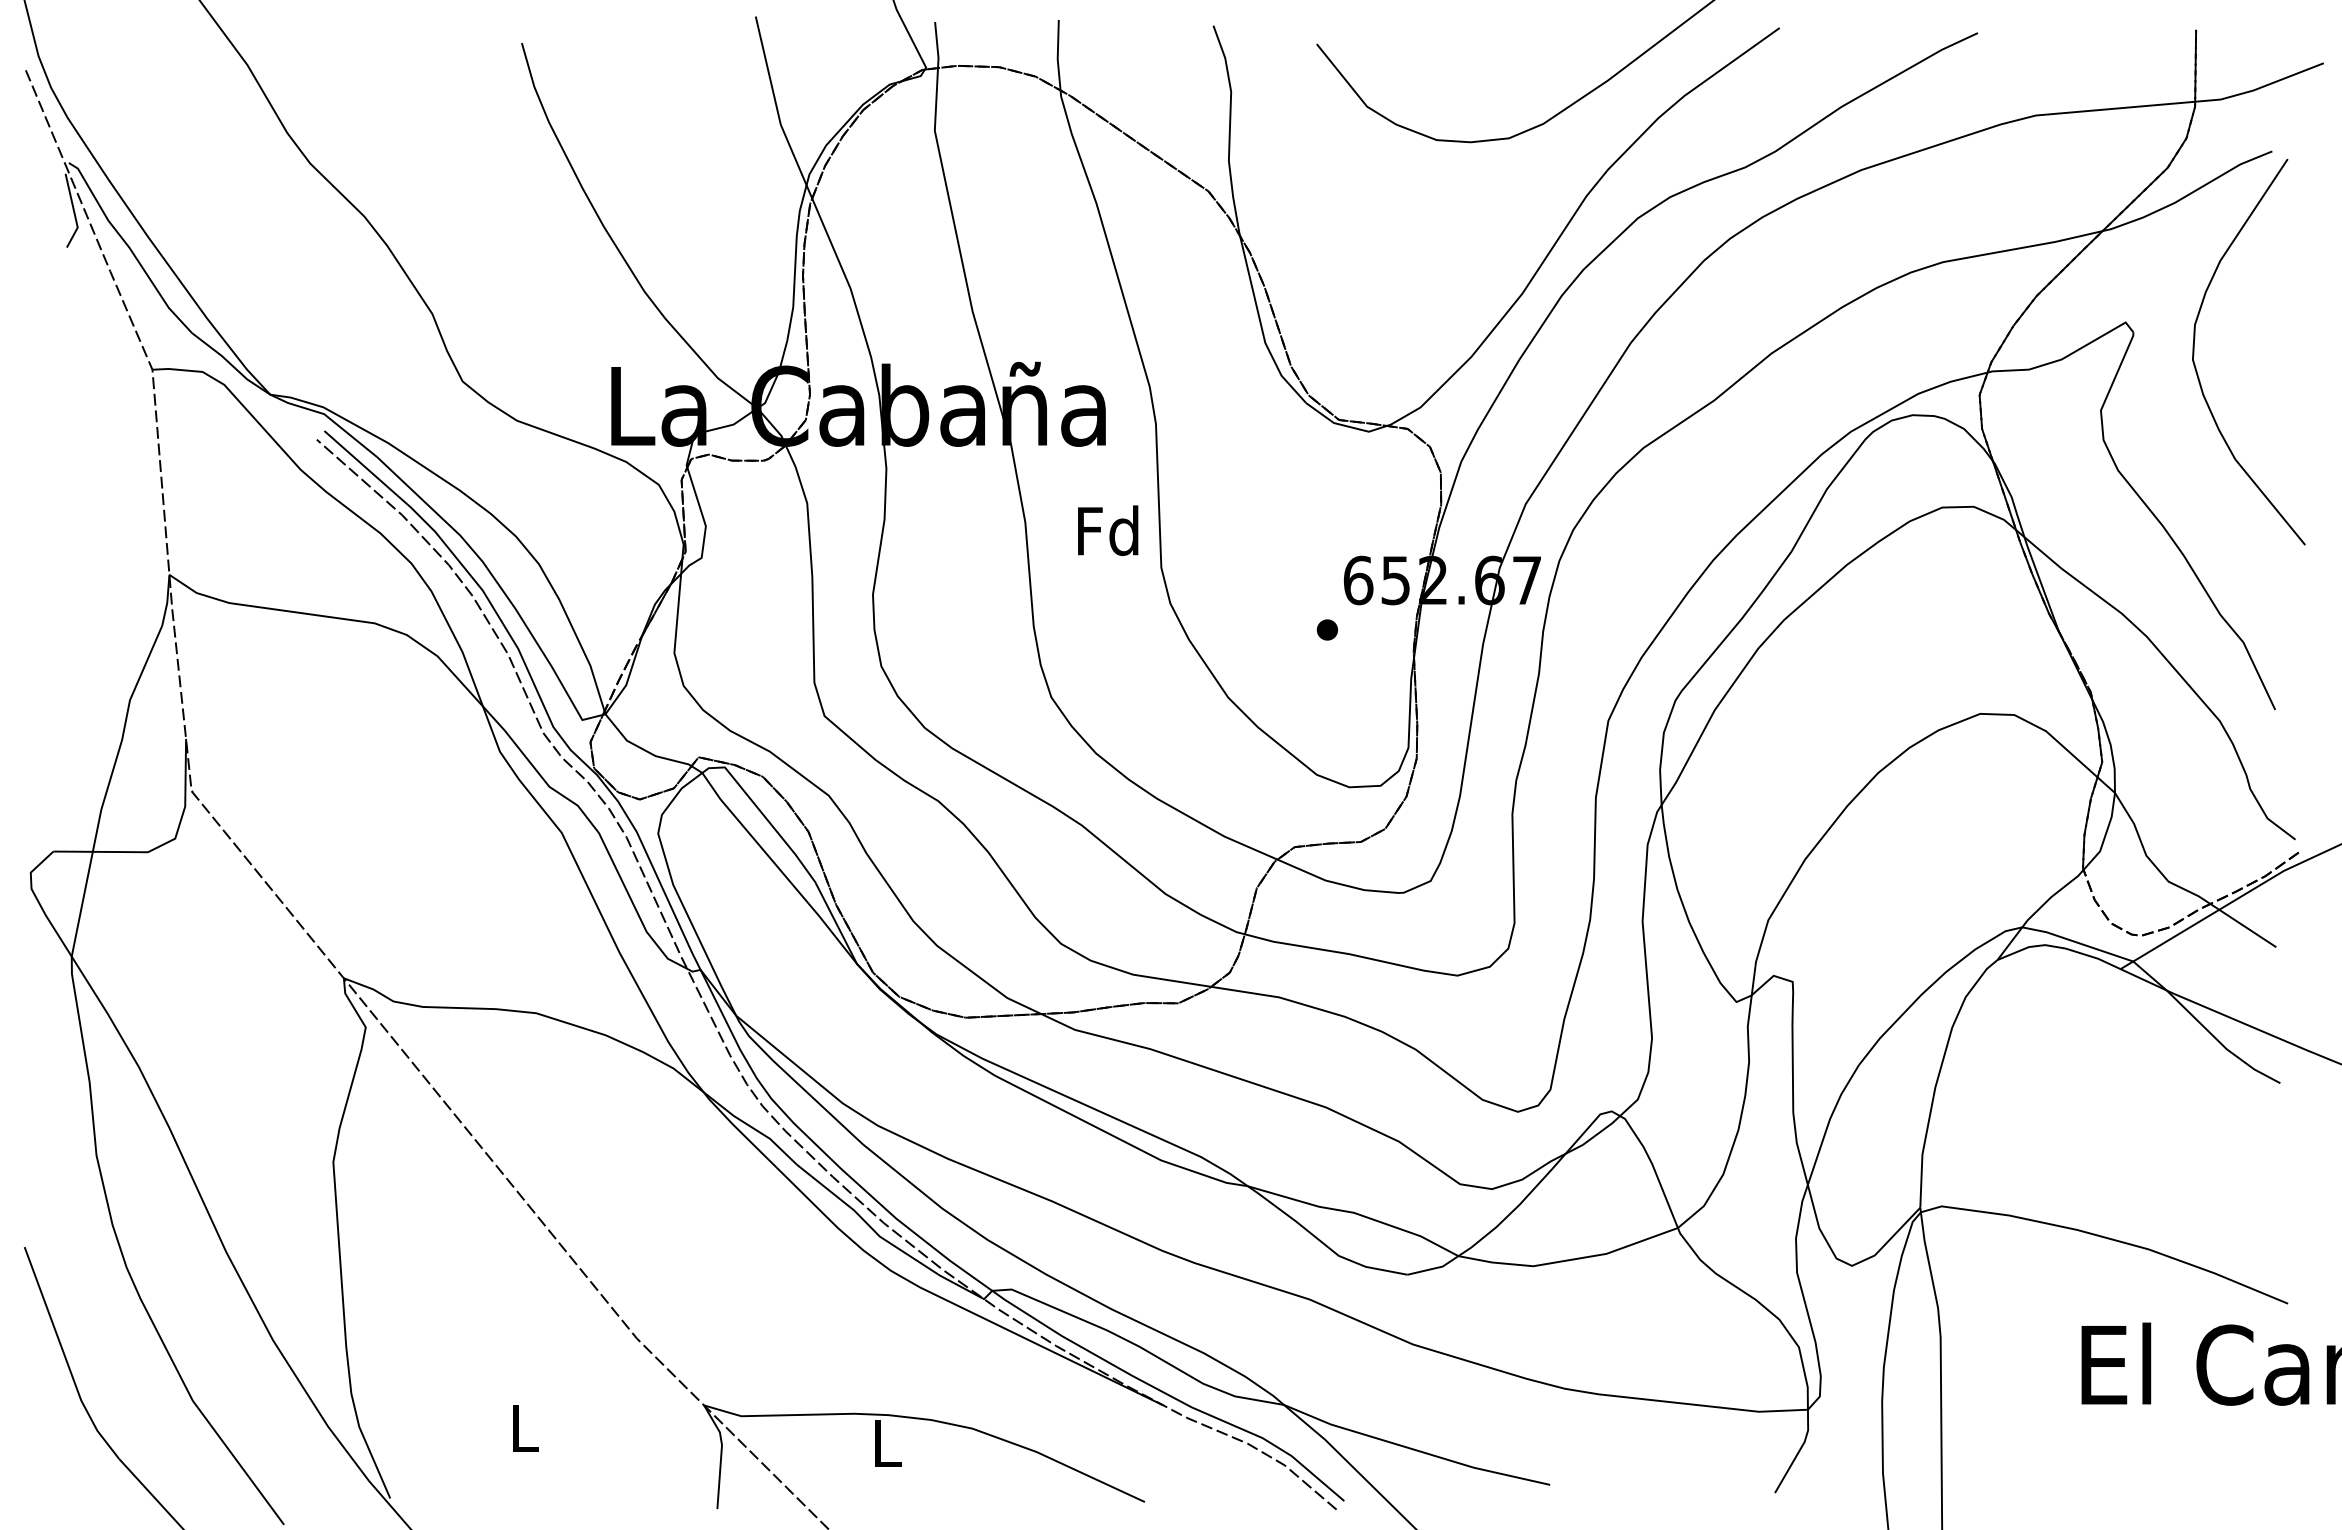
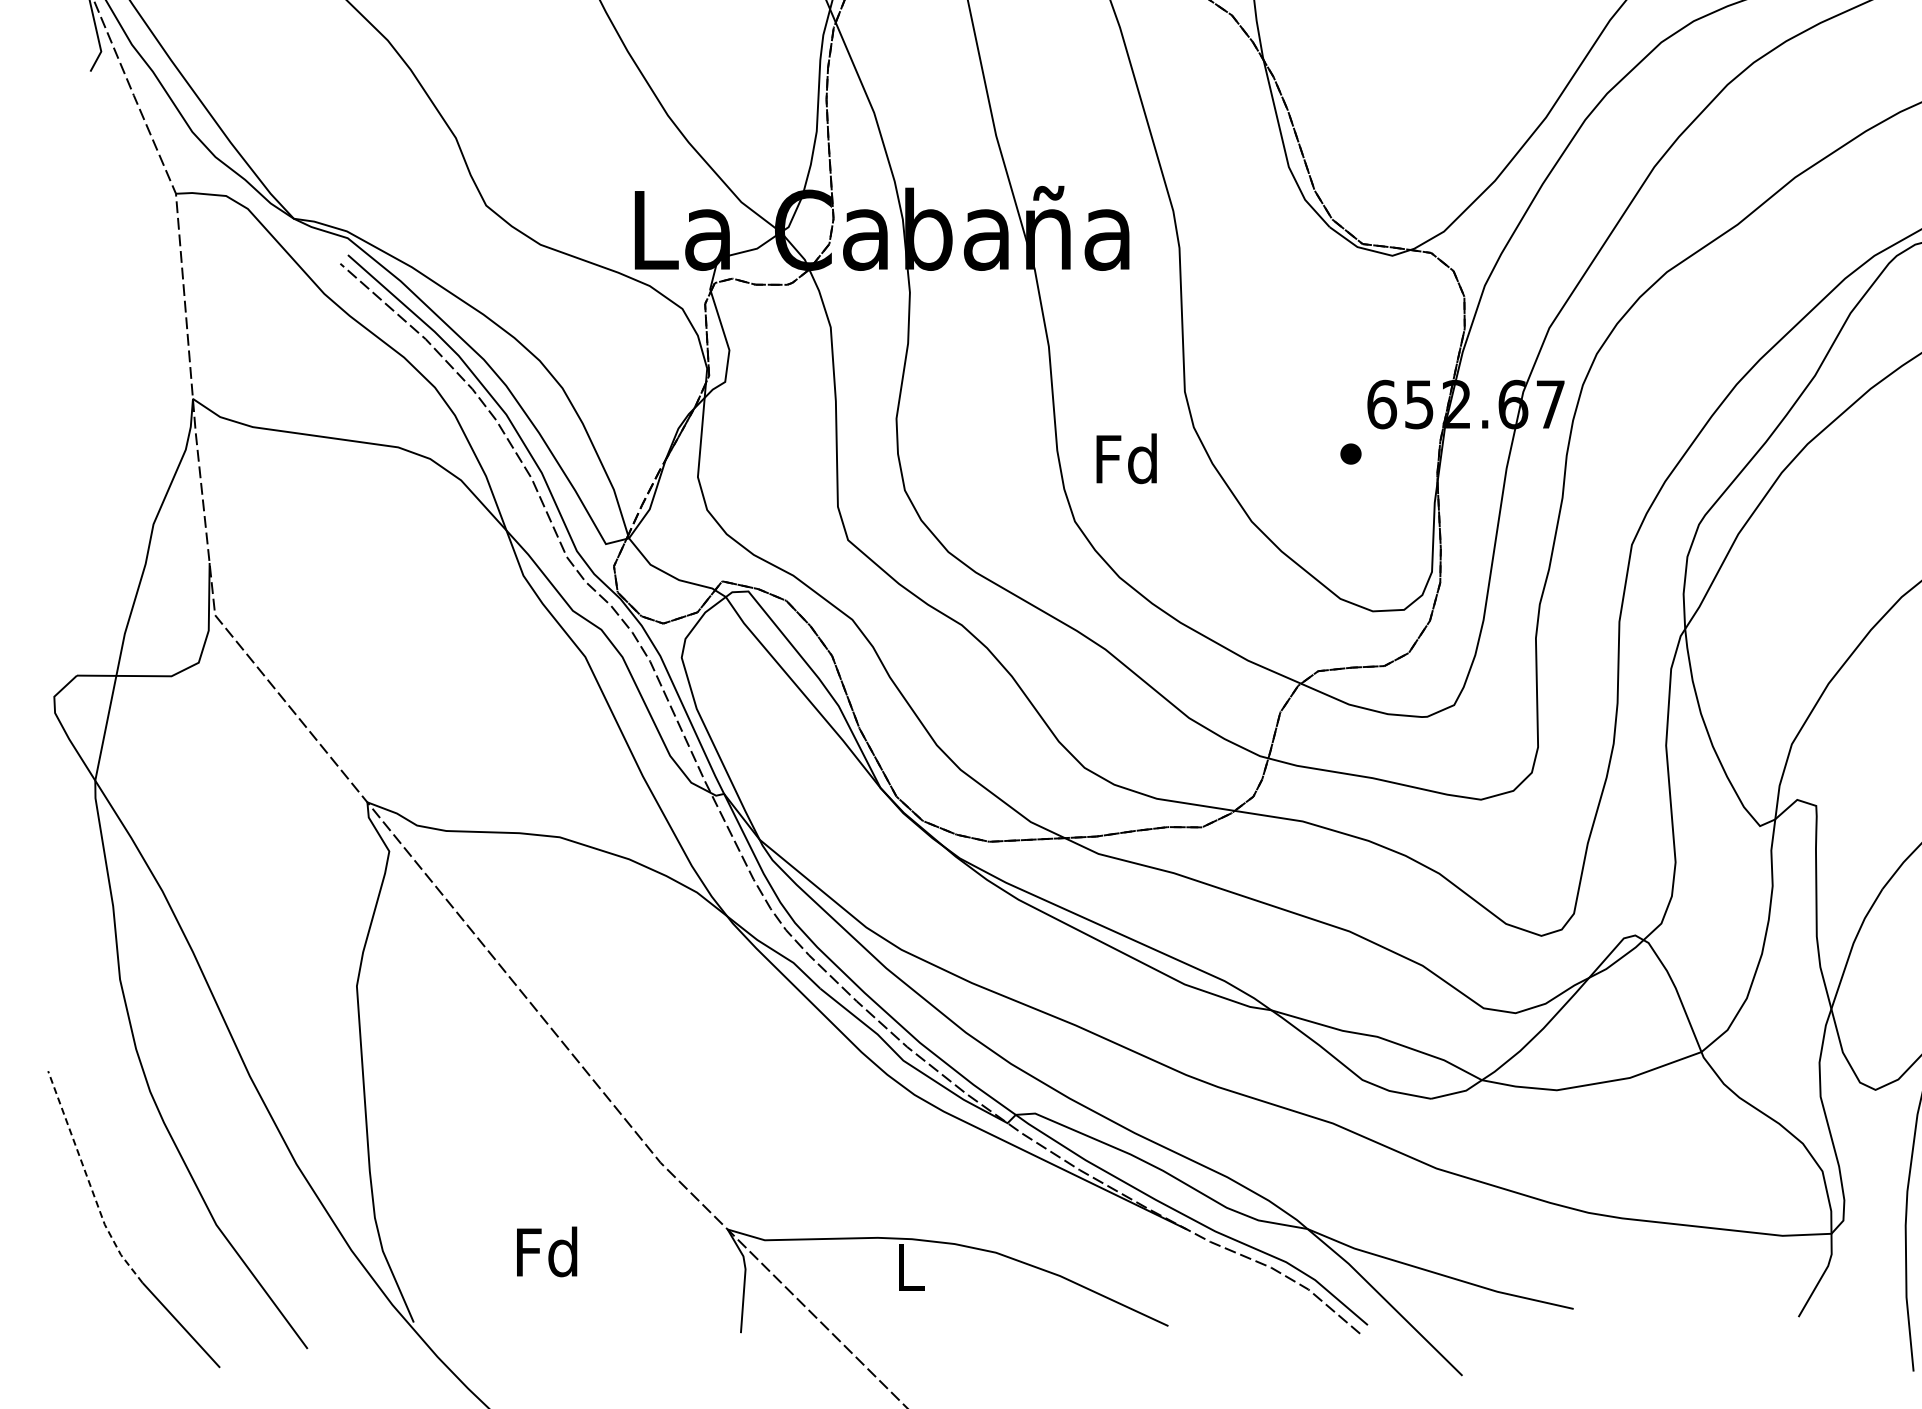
text: (1108, 530) -> (1127, 458), moved
line: (65, 1357) -> (89, 1181), solid -> dashed
text: (523, 1427) -> (547, 1251), L -> Fd

